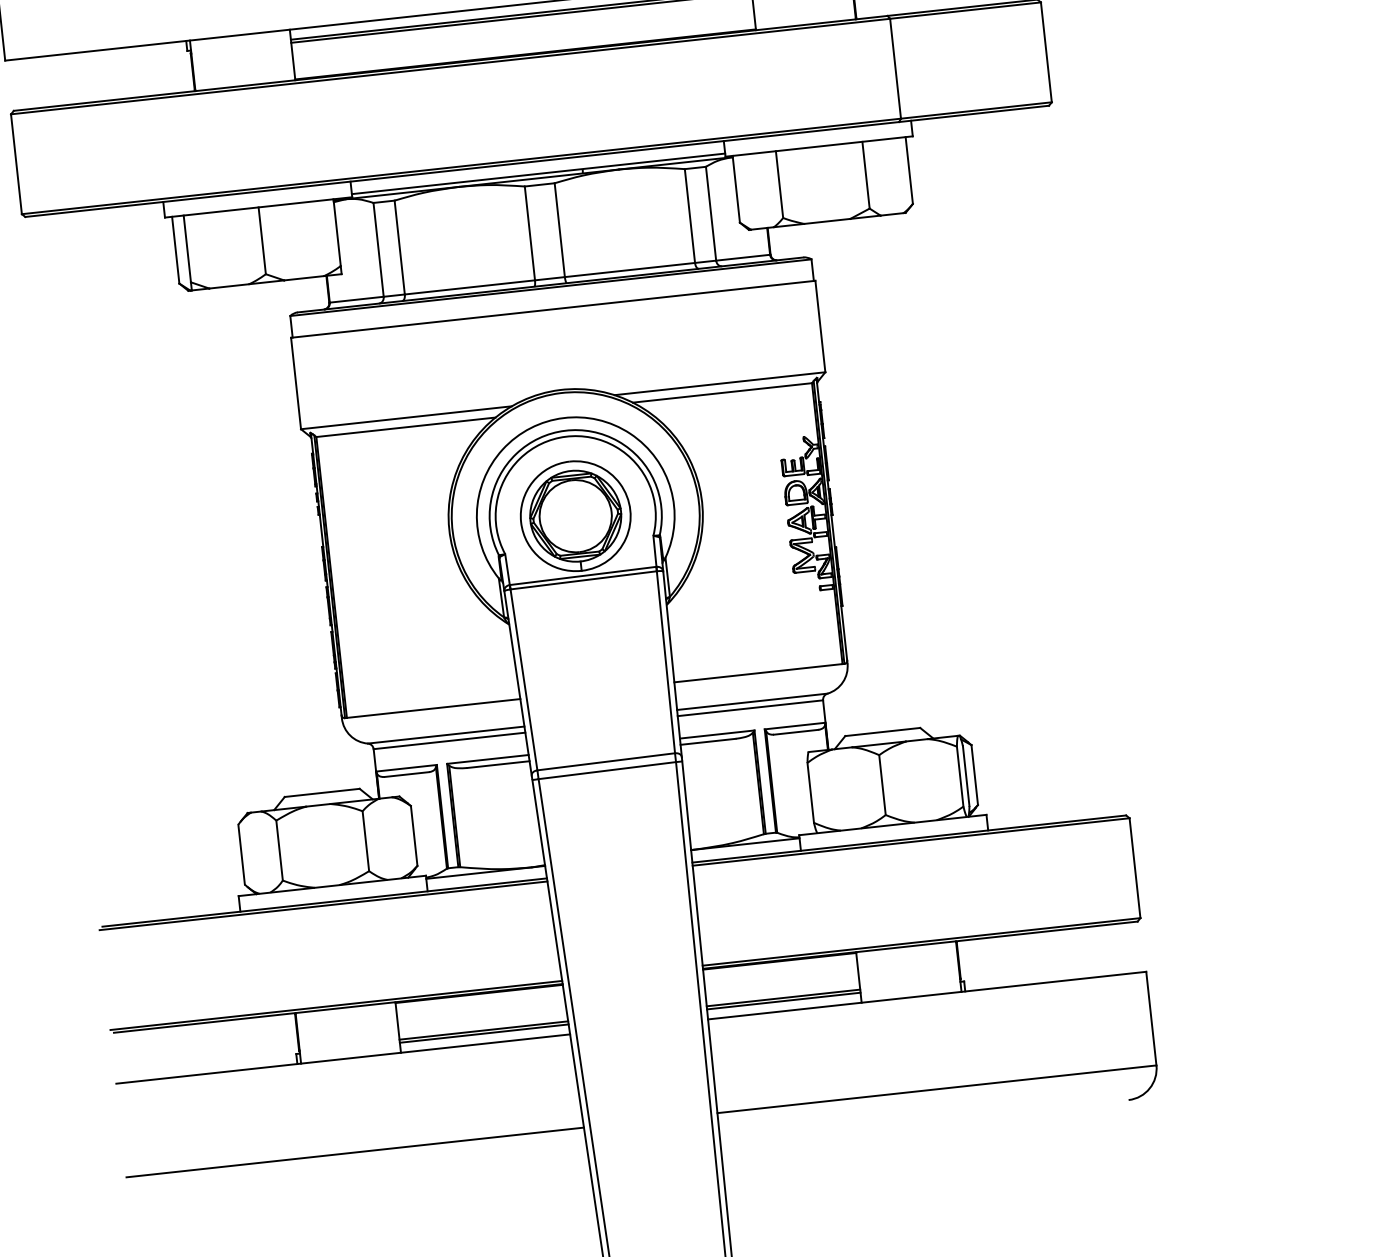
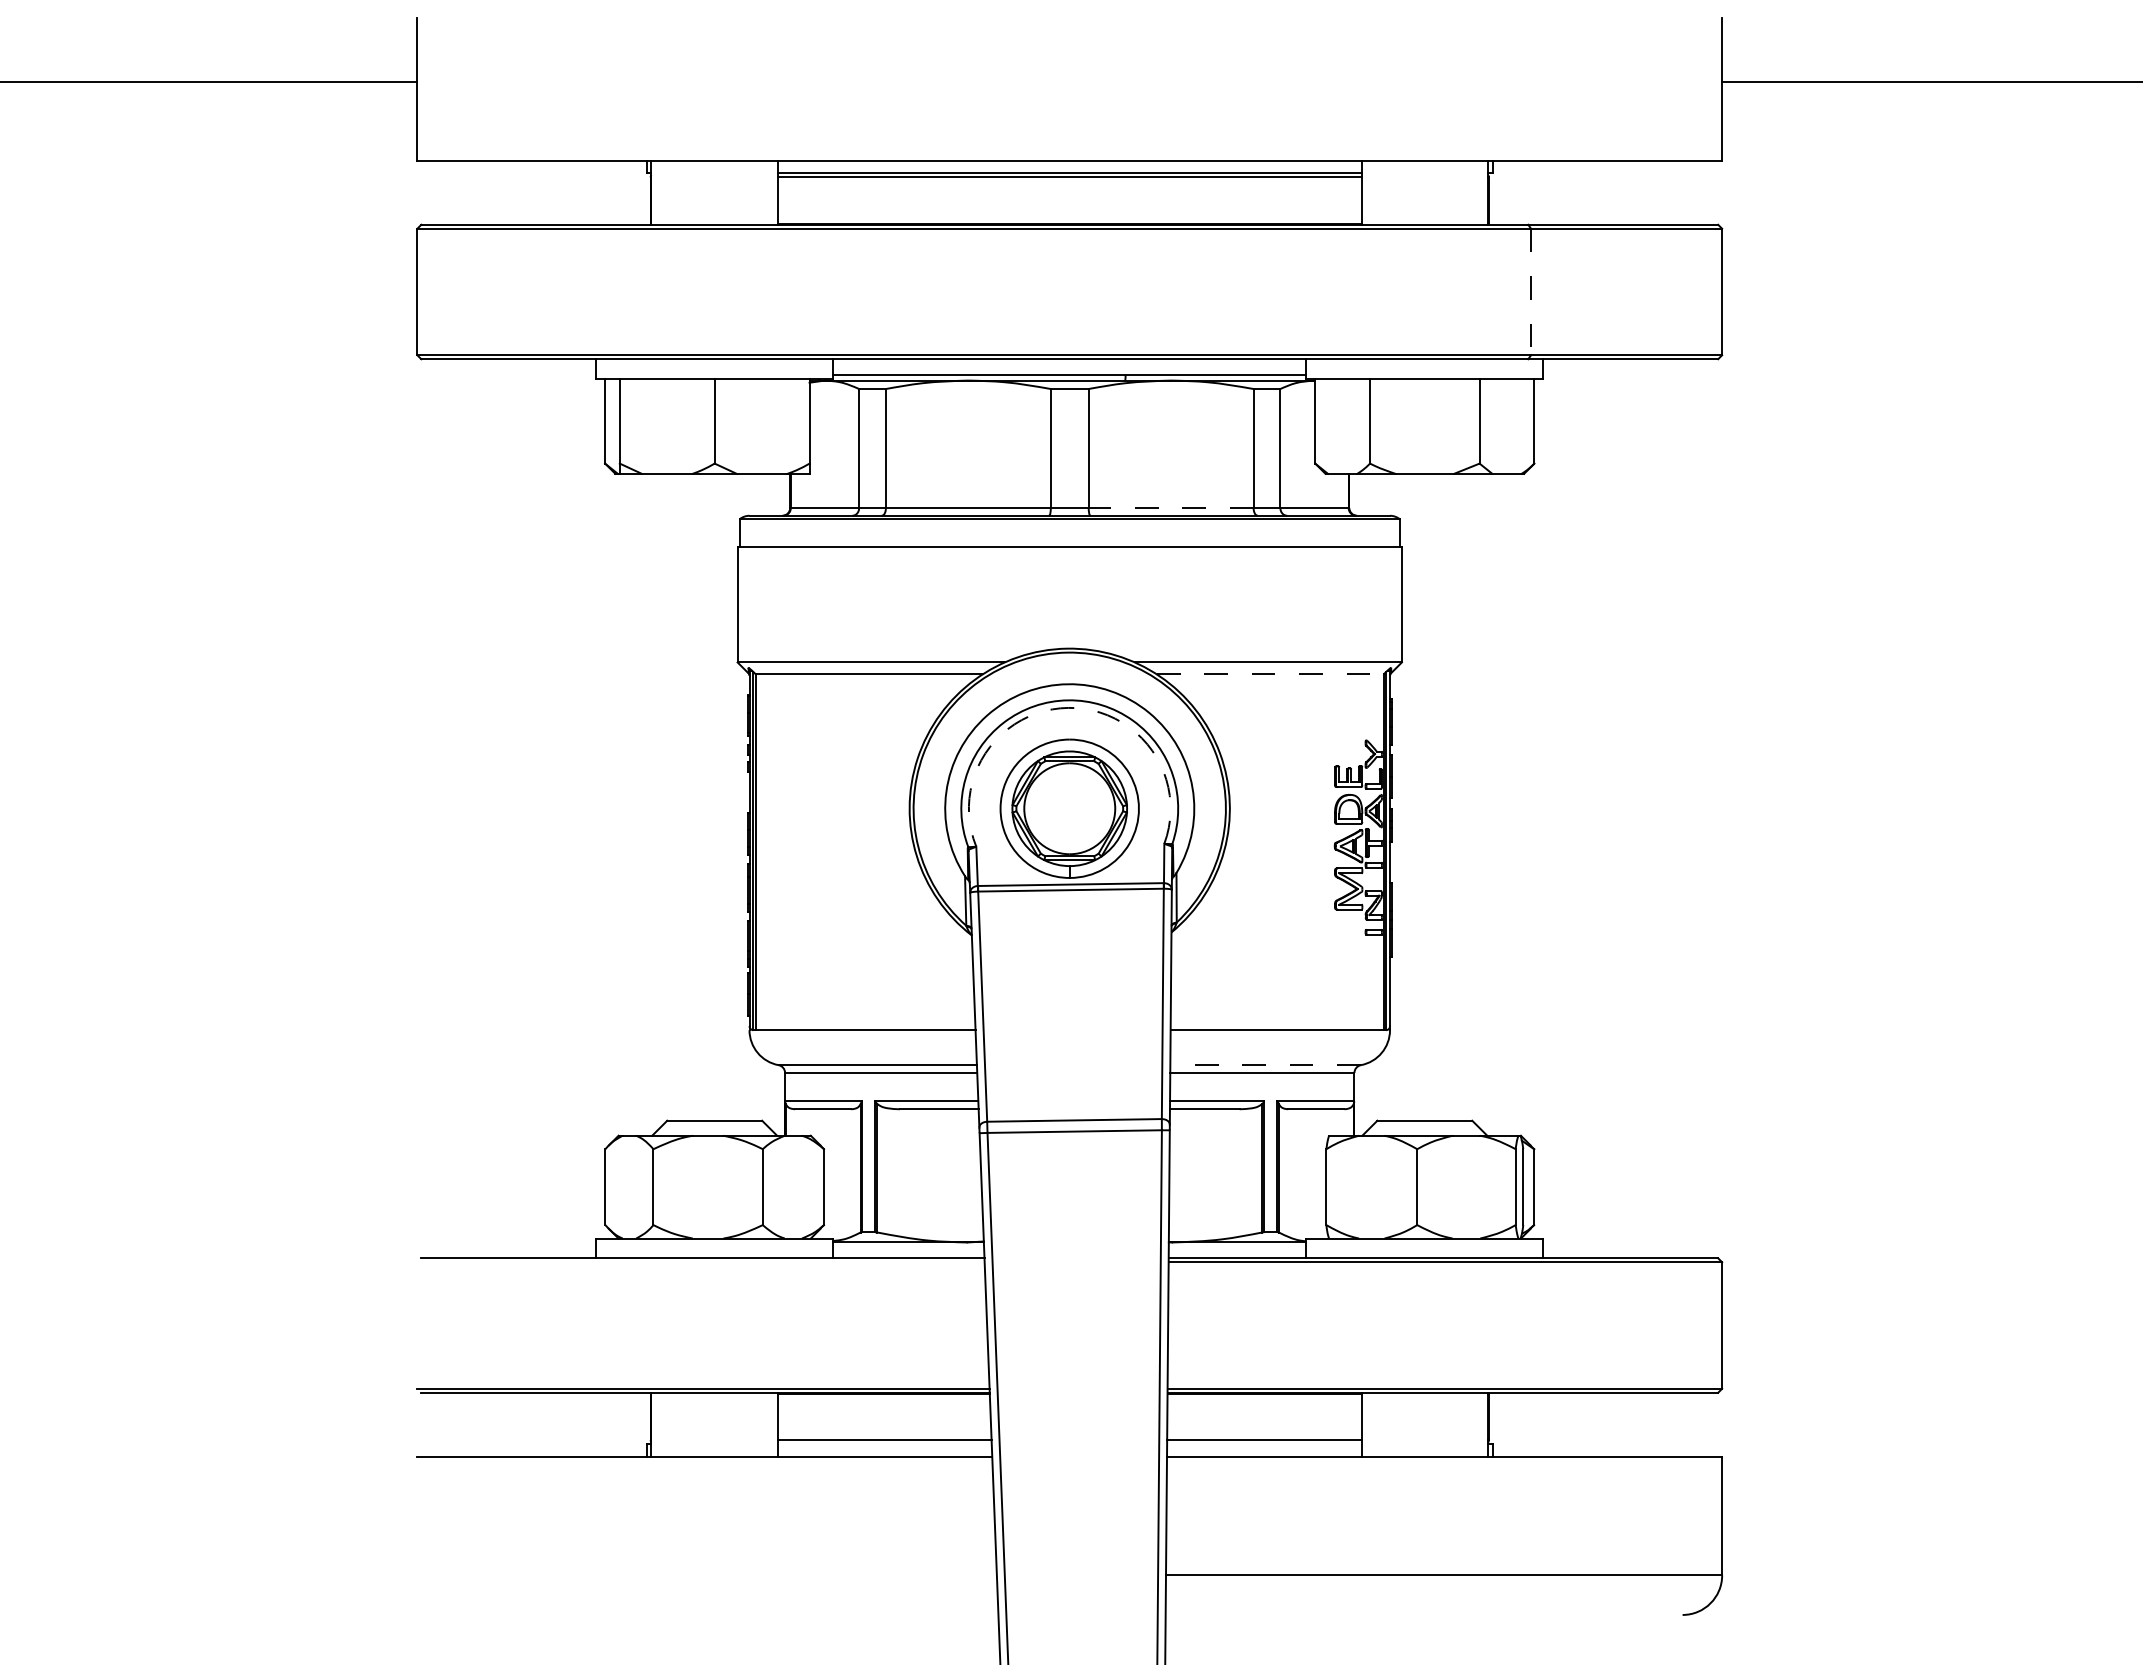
line: (895, 69) -> (1531, 292), solid -> dashed
line: (629, 269) -> (1170, 507), solid -> dashed
line: (722, 393) -> (1270, 674), solid -> dashed
arc: (566, 436) -> (1068, 707), solid -> dashed
line: (752, 702) -> (1265, 1065), solid -> dashed
line: (323, 906) -> (700, 1262), removed
line: (783, 1001) -> (1264, 1444), removed
line: (484, 1033) -> (884, 1444), removed
line: (354, 1152) -> (706, 1575), removed

